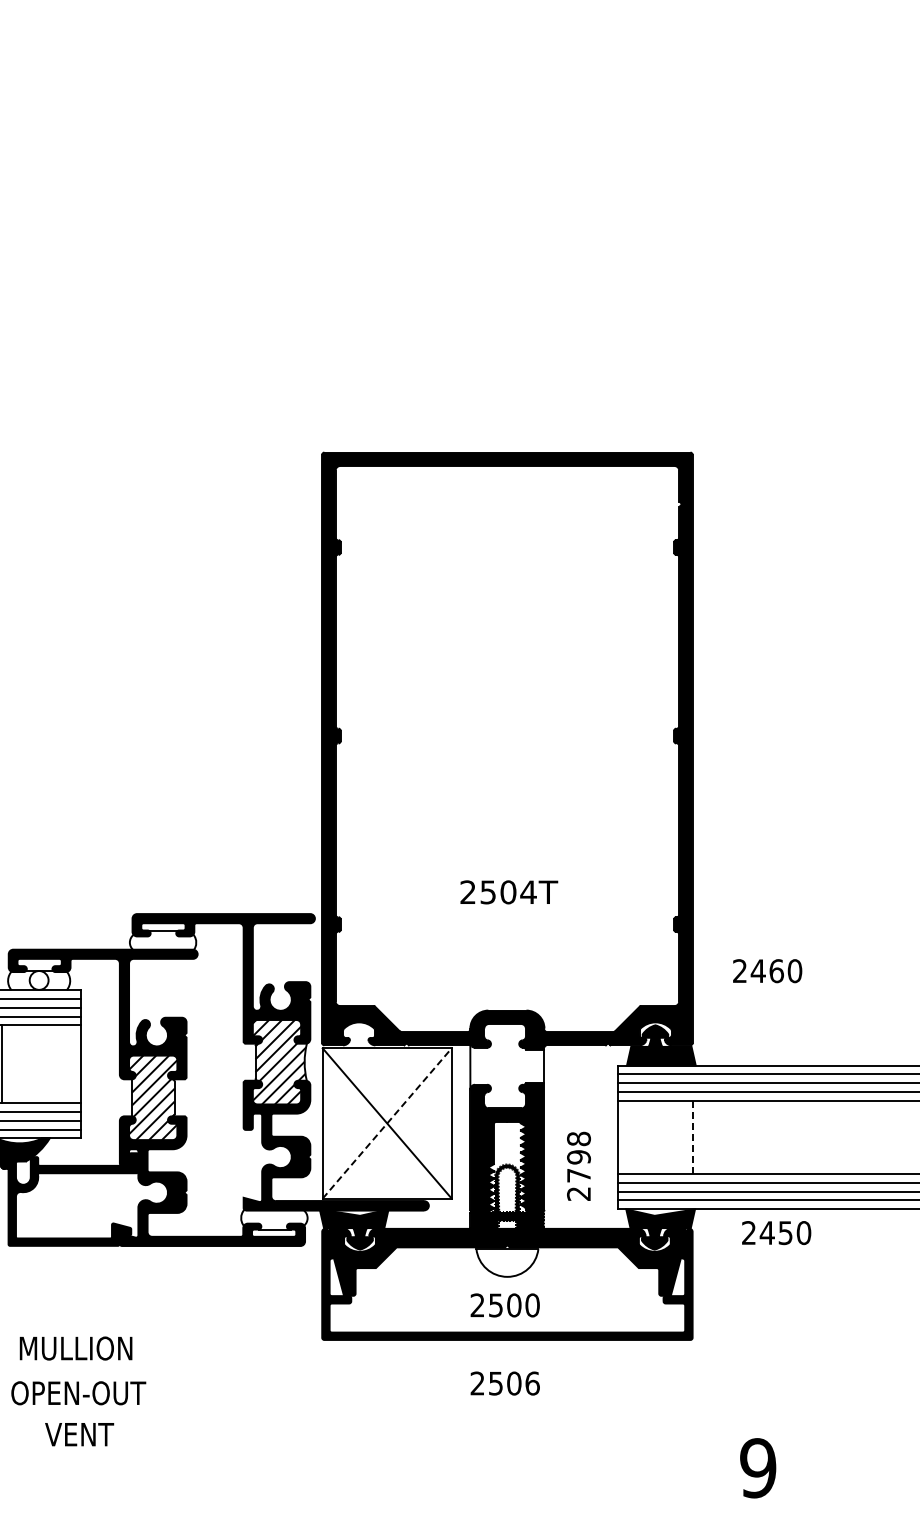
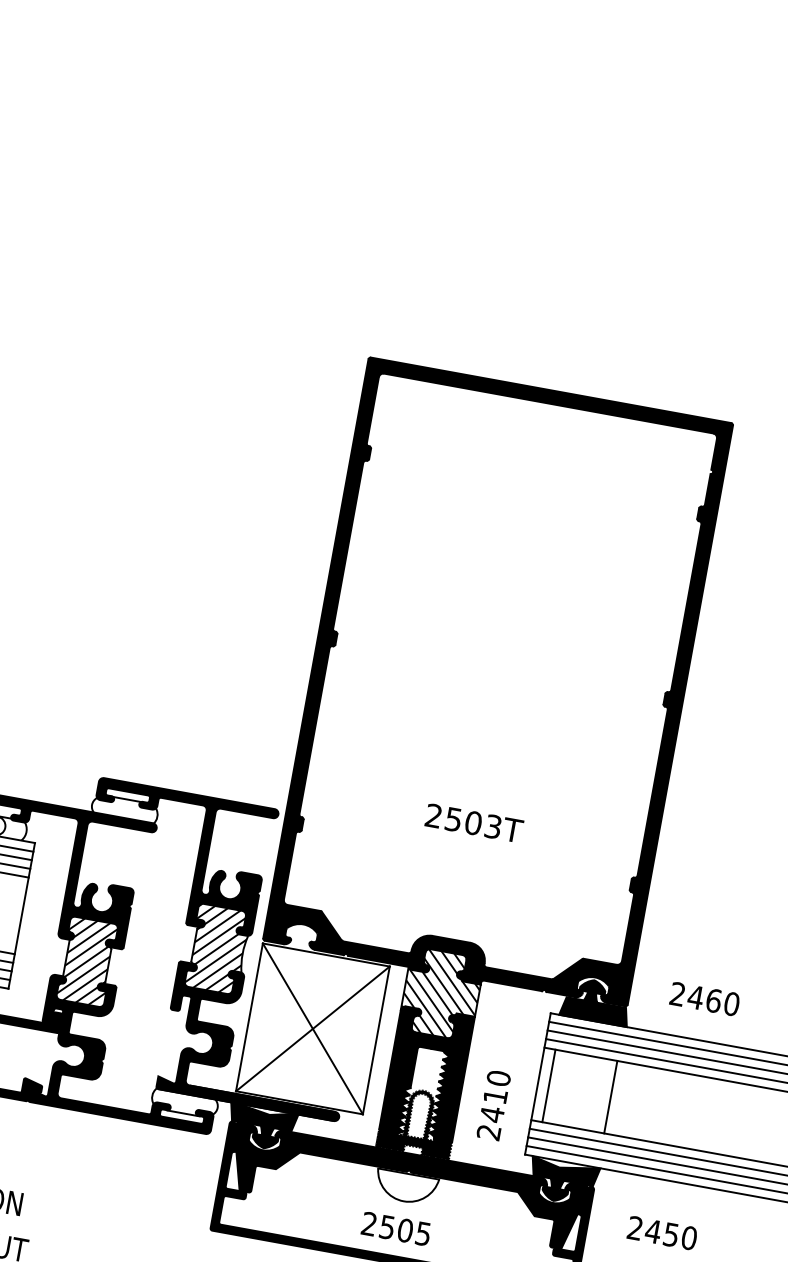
text: (528, 892) -> (493, 826), 2504T -> 2503T
text: (767, 971) -> (704, 999), moved
hatch: (507, 1066) -> (441, 994), added
line: (387, 1123) -> (313, 1028), dashed -> solid
line: (629, 1137) -> (548, 1086), added
line: (692, 1137) -> (610, 1097), dashed -> solid
text: (578, 1157) -> (495, 1096), 2798 -> 2410
text: (776, 1233) -> (662, 1233), moved
text: (532, 1305) -> (423, 1233), 2500 -> 2505

